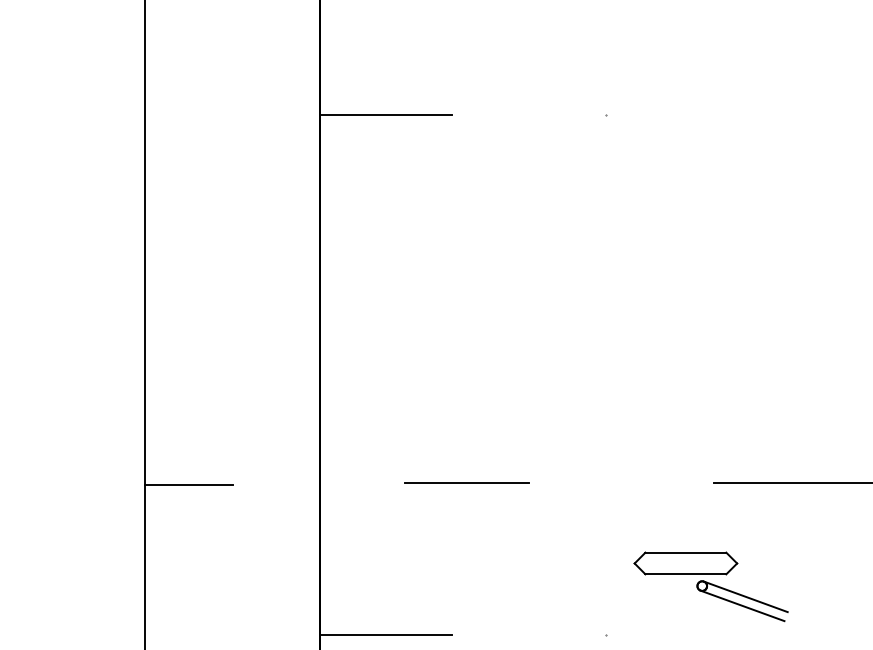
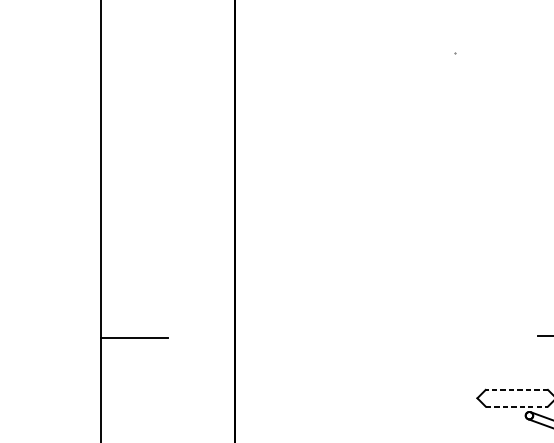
line: (385, 115) -> (285, 53), removed
line: (466, 482) -> (347, 335), removed
line: (685, 552) -> (516, 389), solid -> dashed
line: (686, 574) -> (517, 406), solid -> dashed

